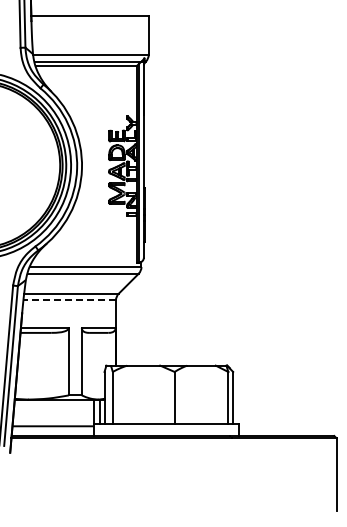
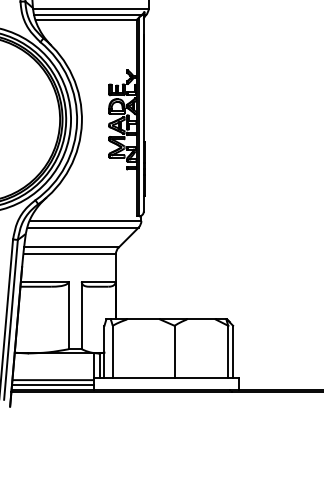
line: (69, 300) -> (69, 254), dashed -> solid
line: (52, 431) -> (52, 385), added

